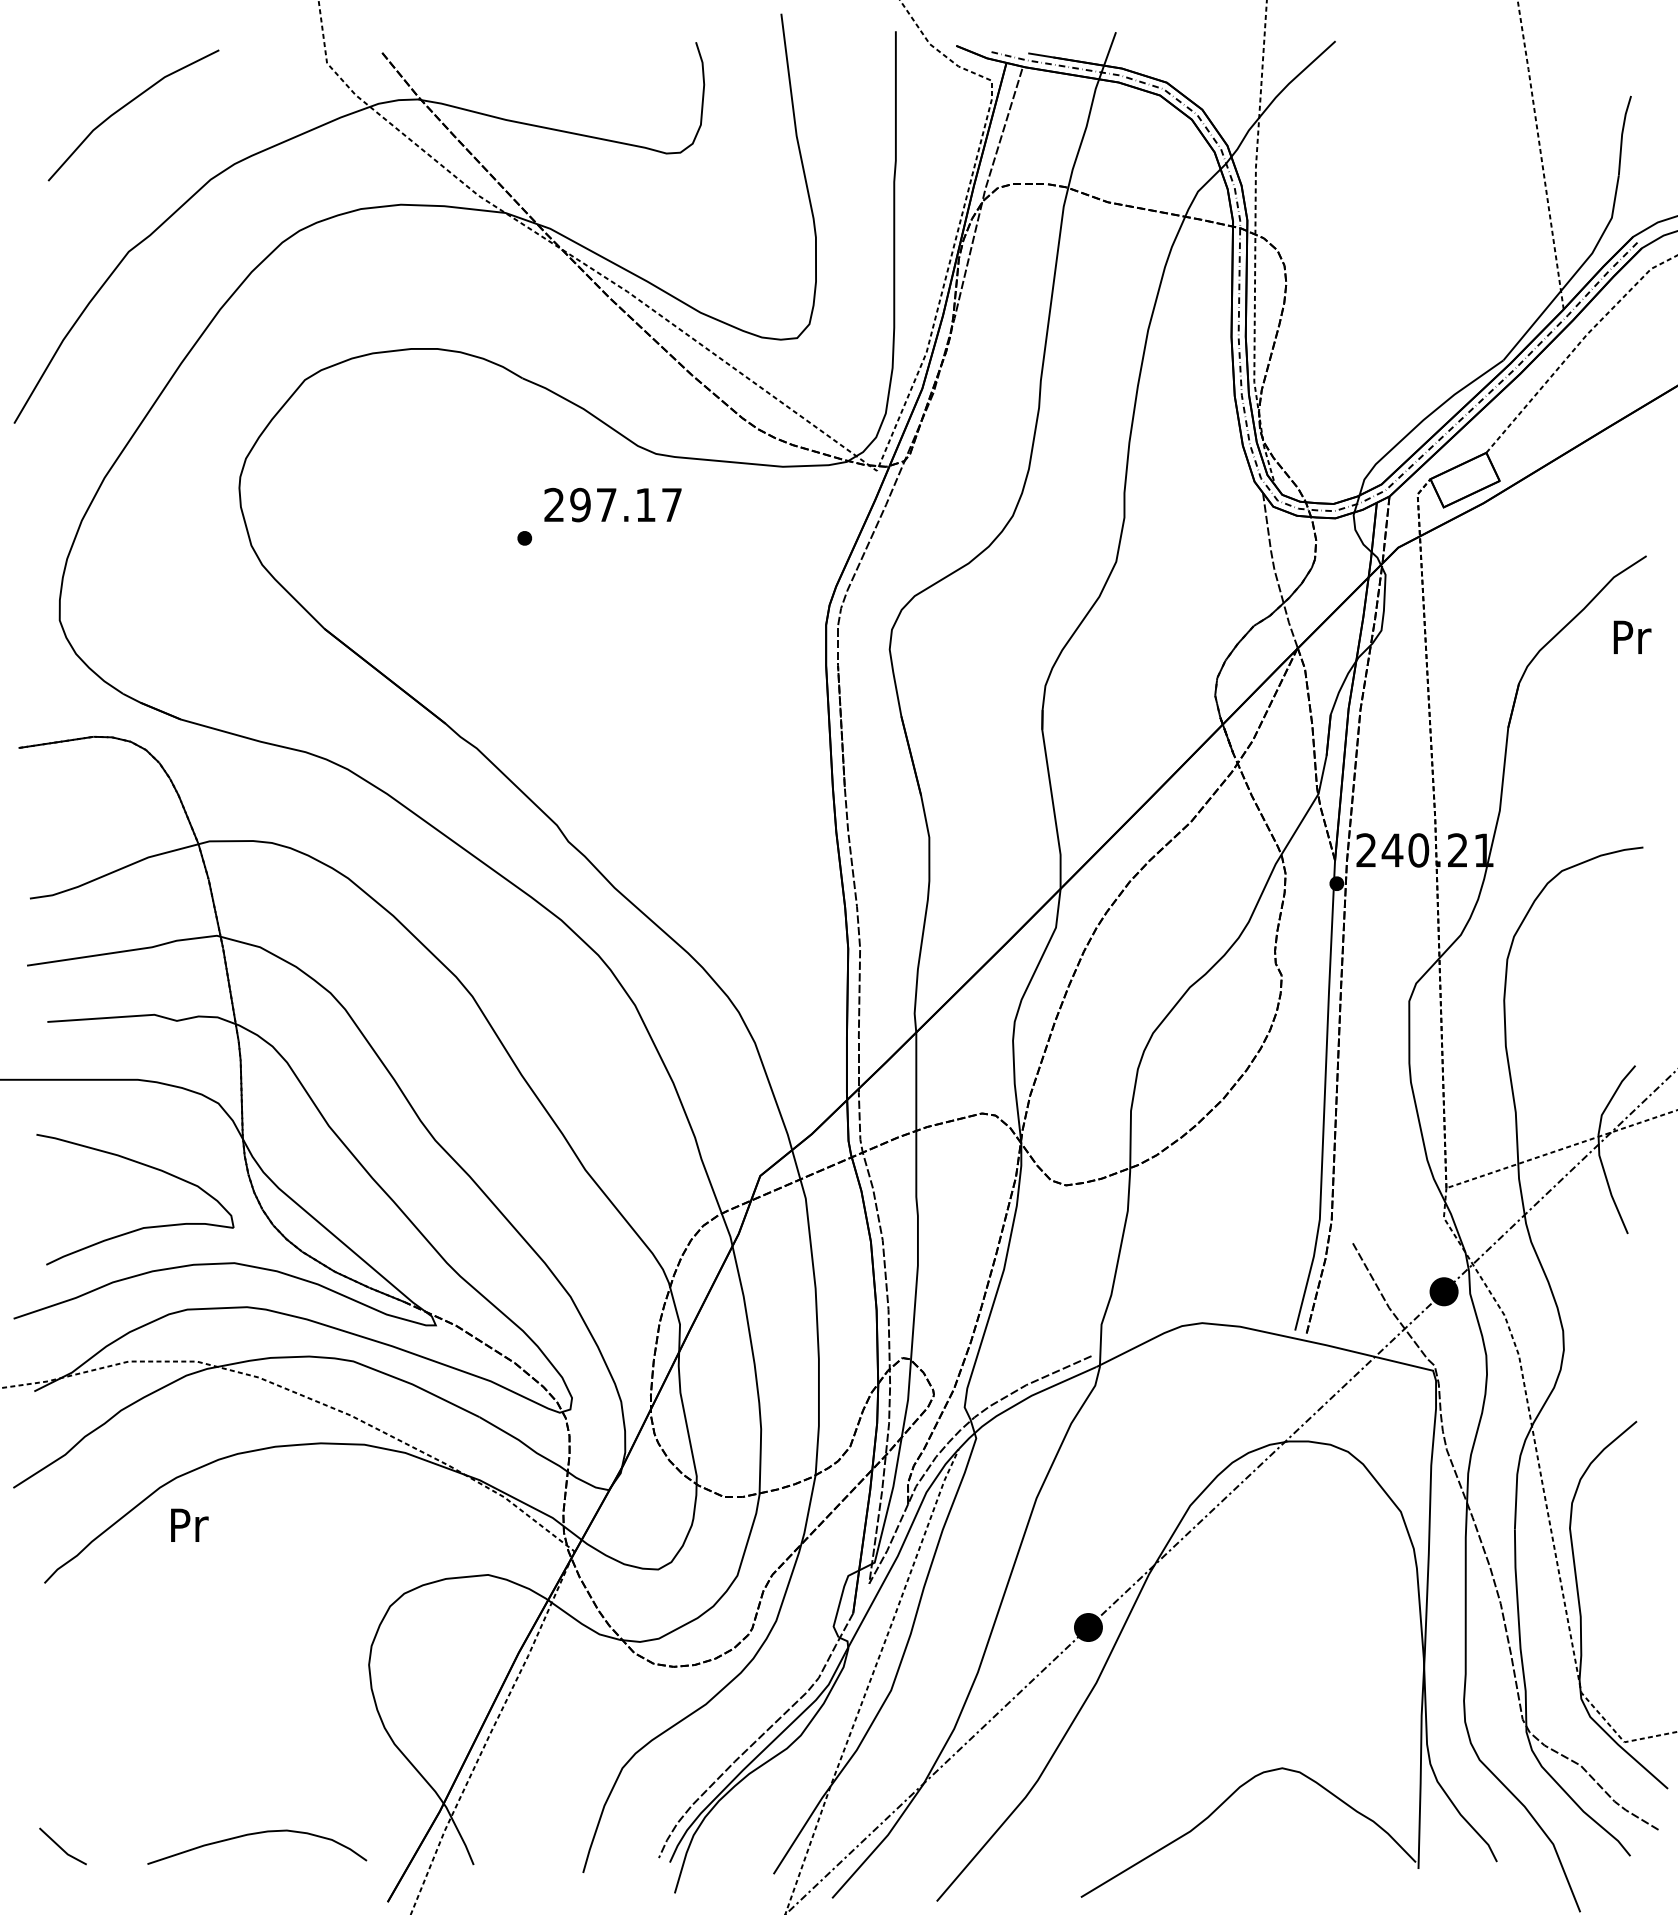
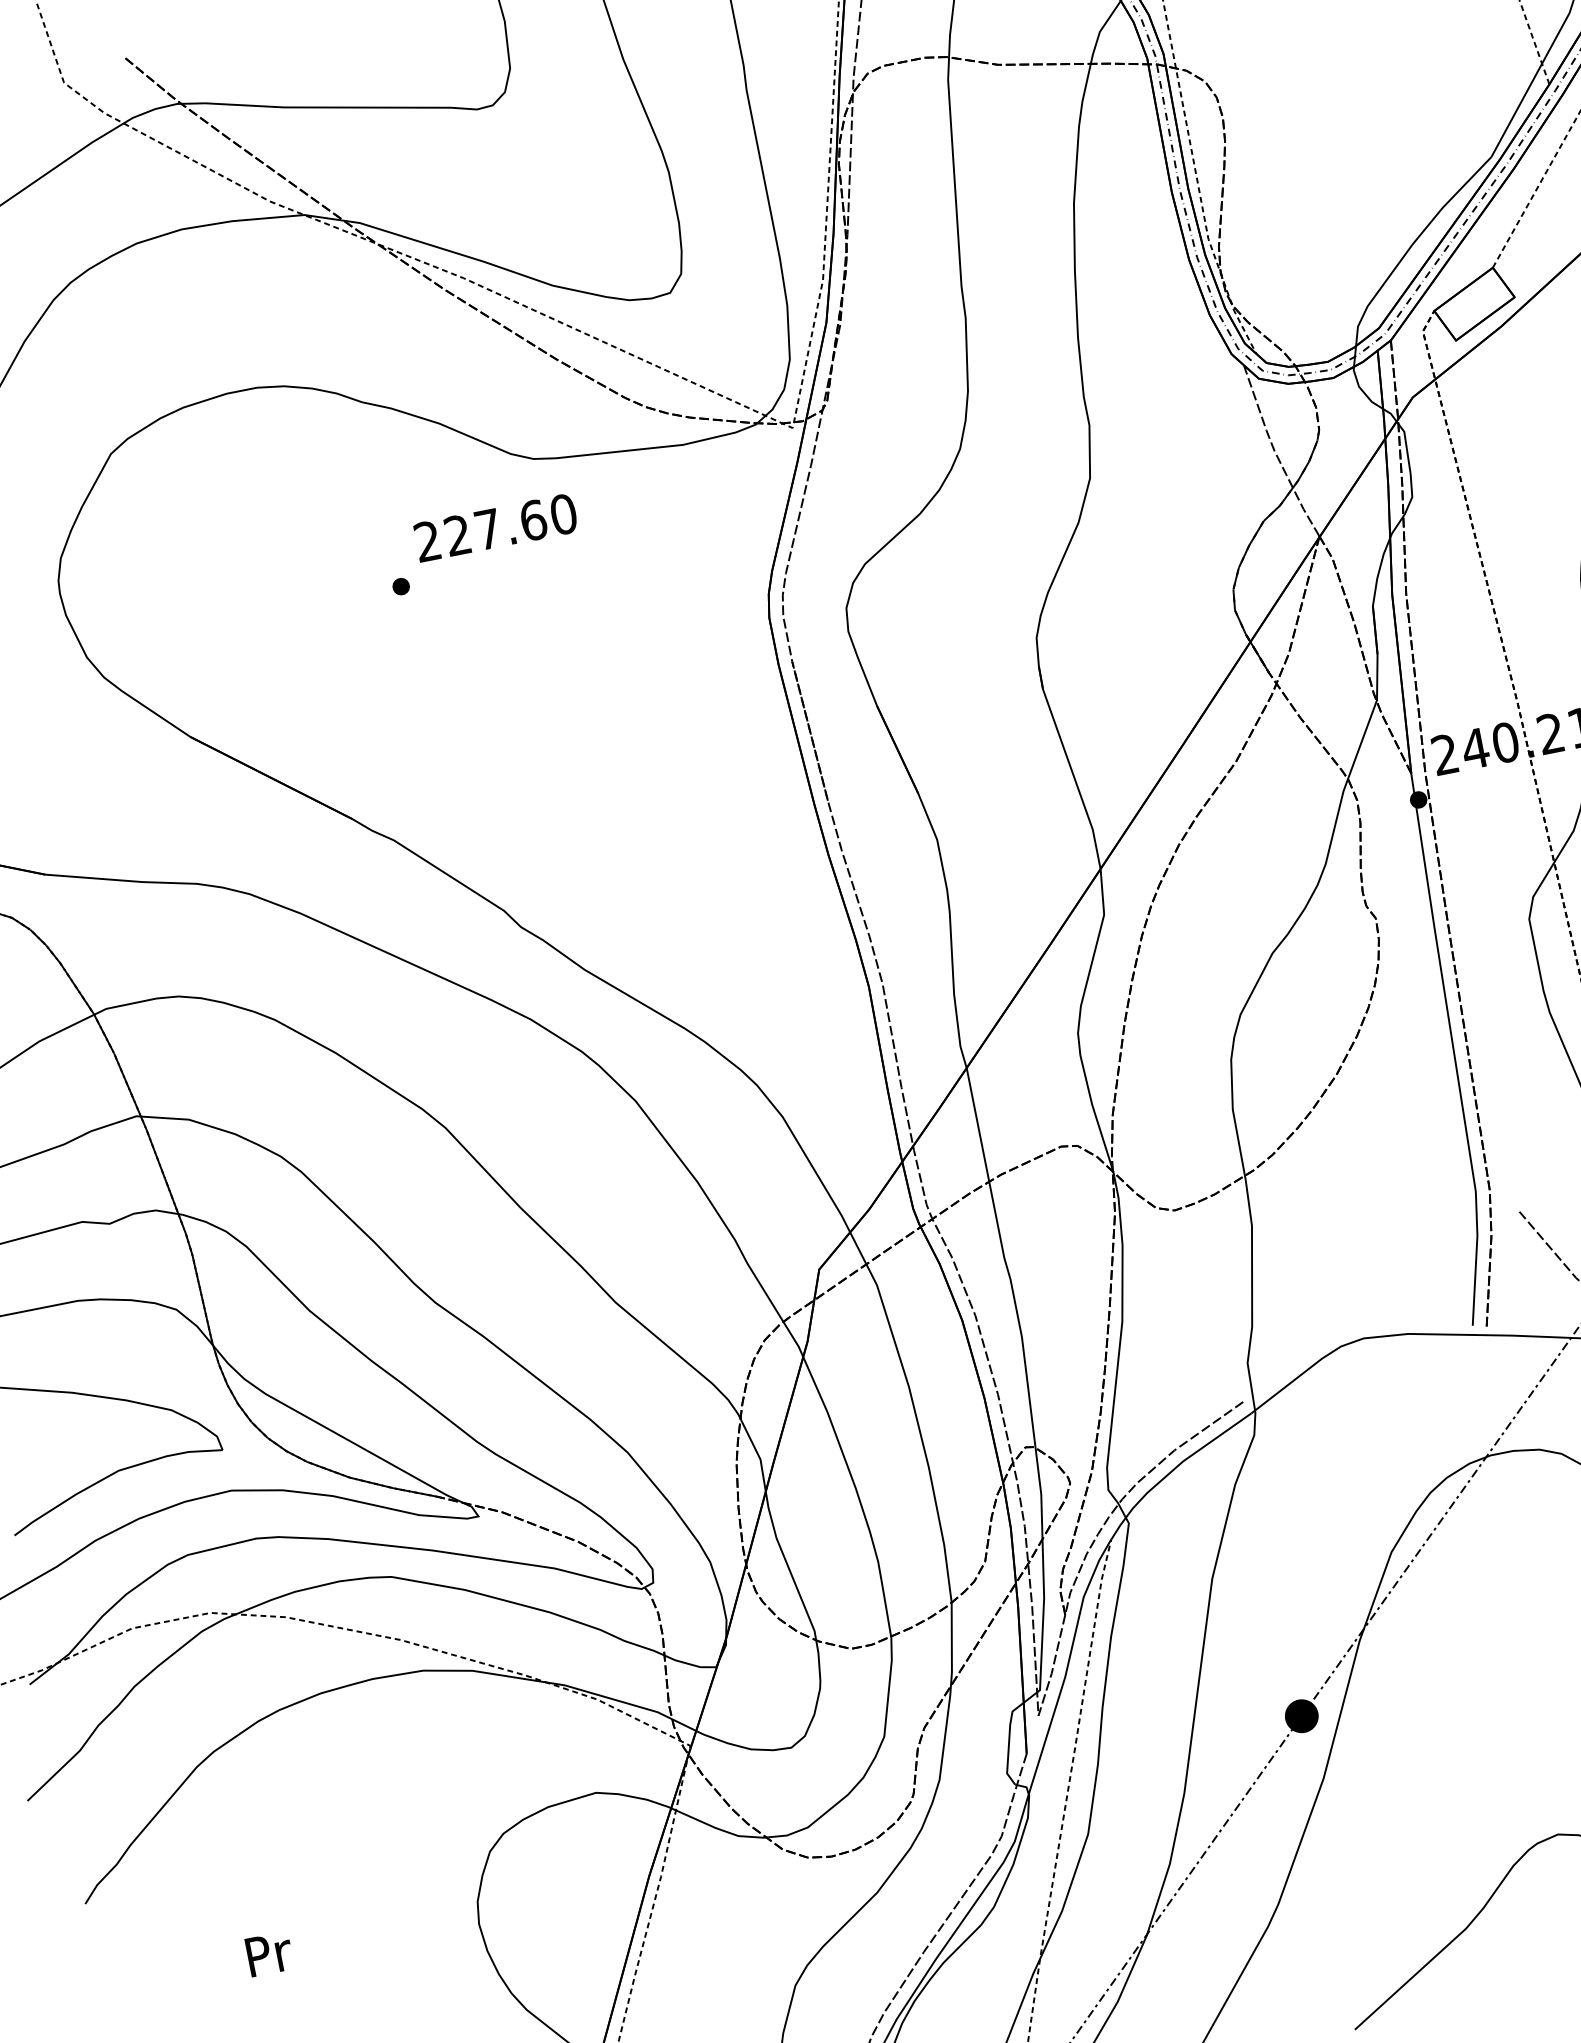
text: (626, 504) -> (511, 524), 297.17 -> 227.60
text: (189, 1524) -> (269, 1953), moved

